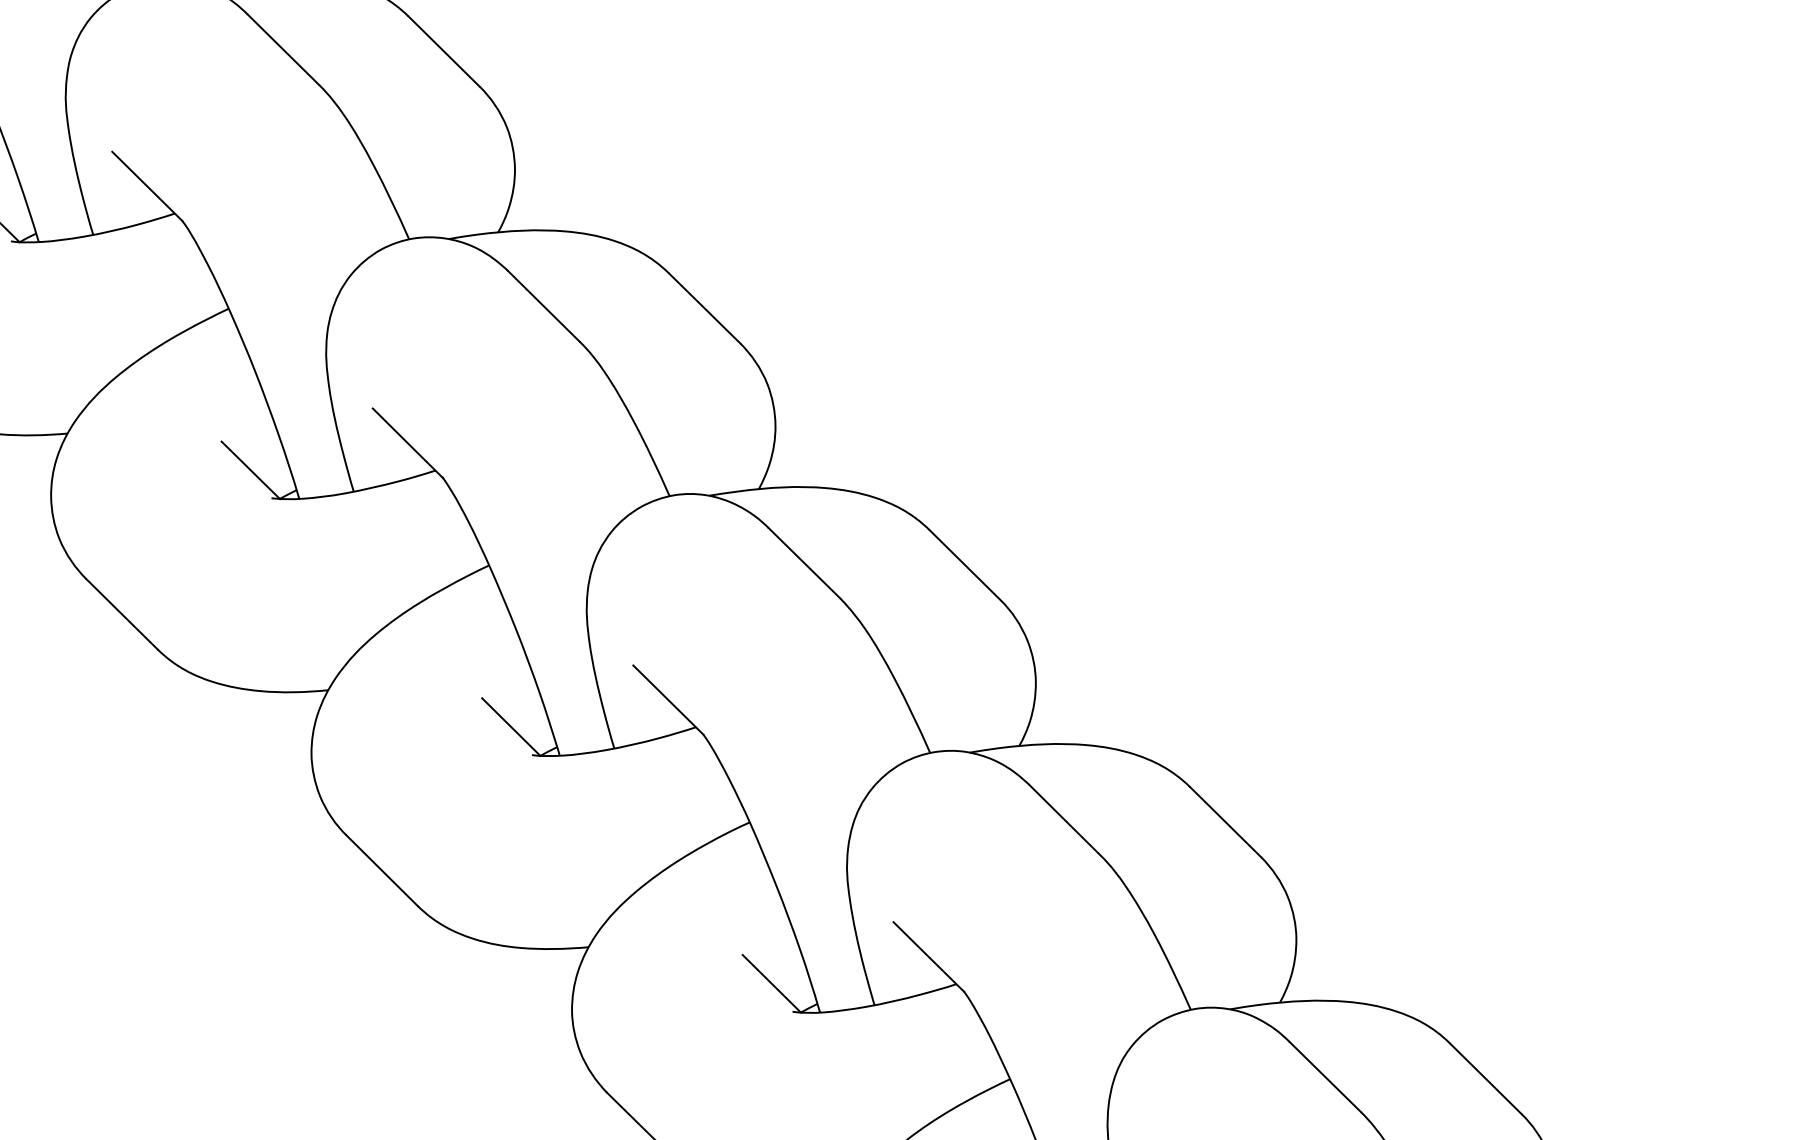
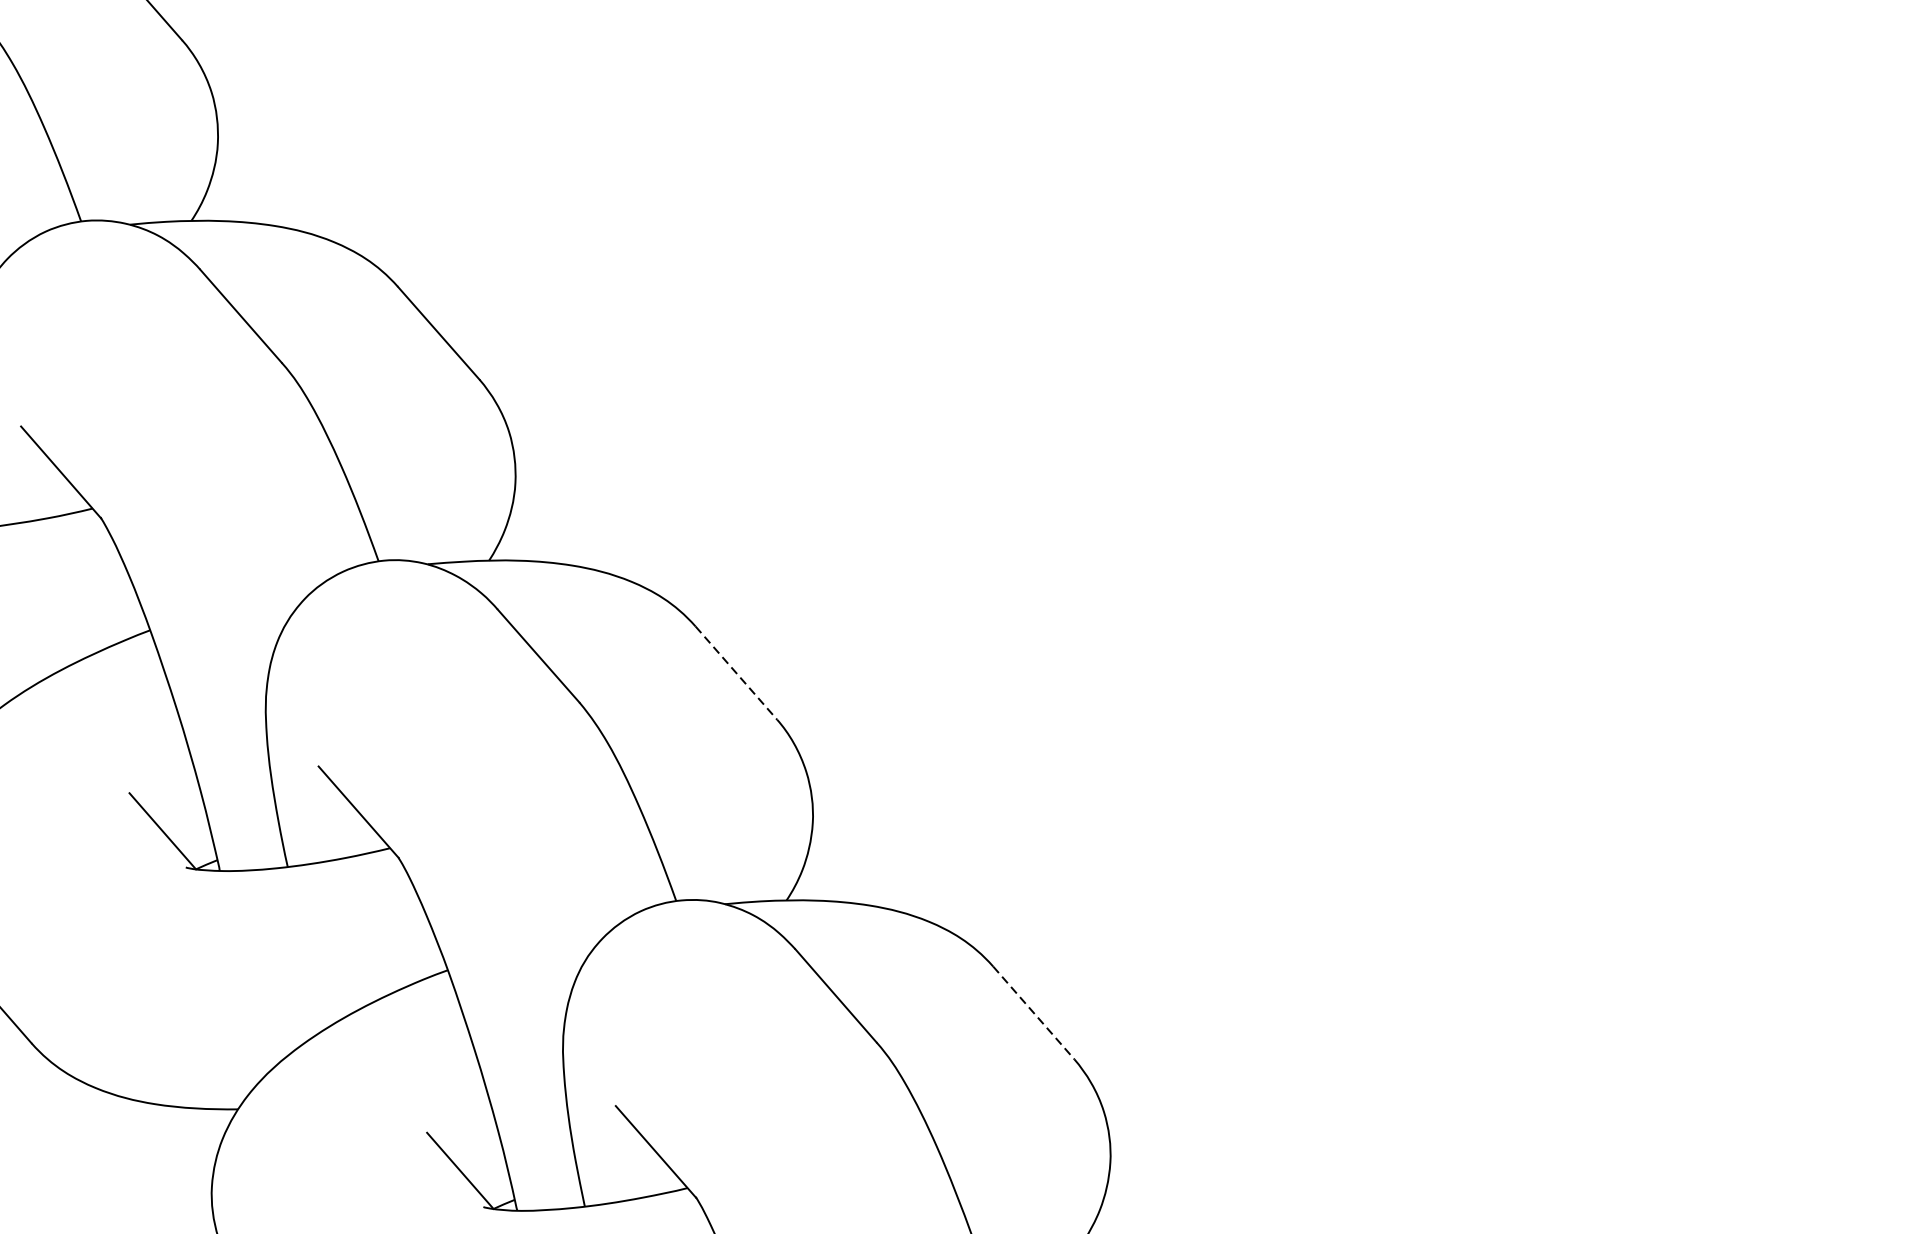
line: (965, 565) -> (736, 673), solid -> dashed
line: (1225, 822) -> (1033, 1013), solid -> dashed

